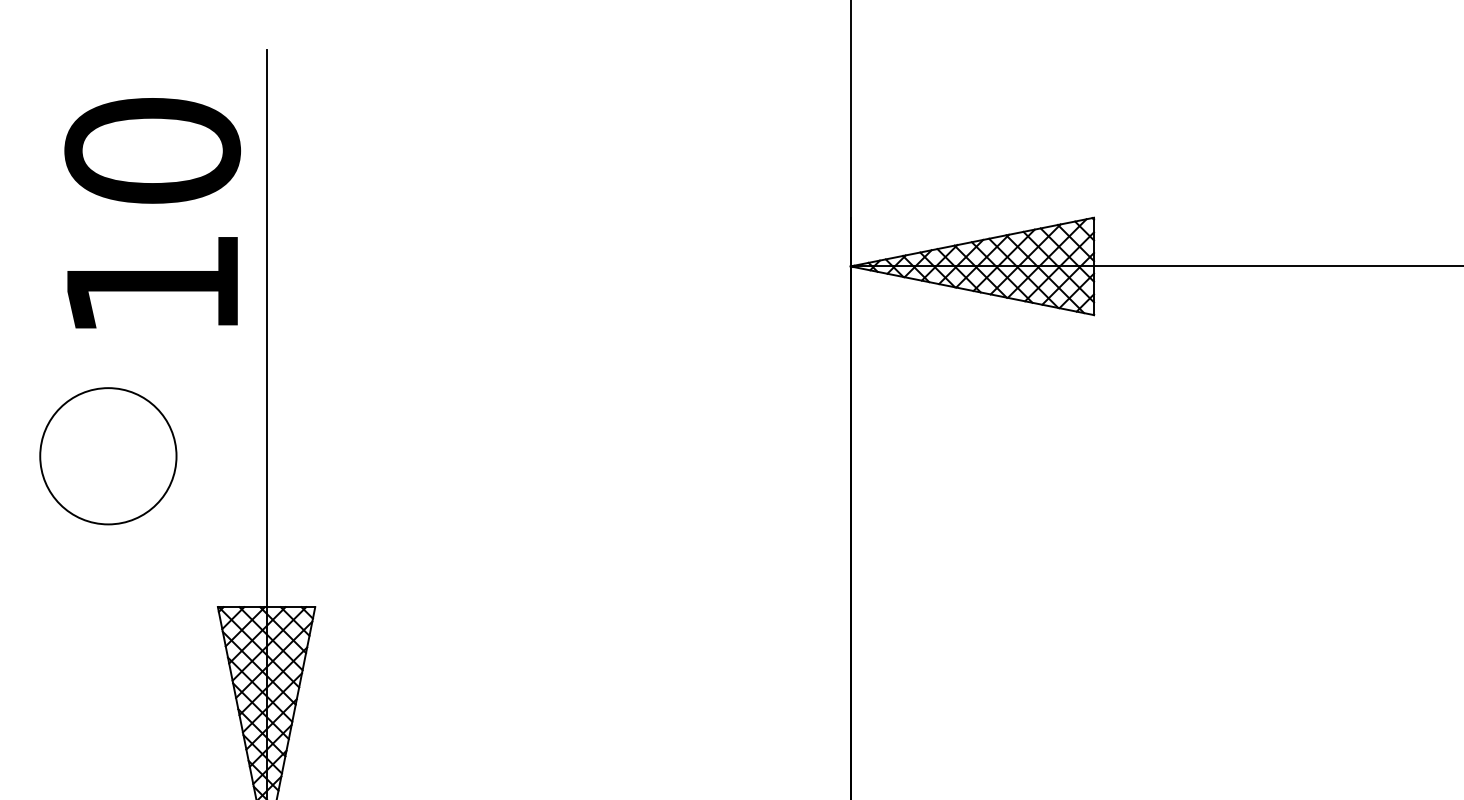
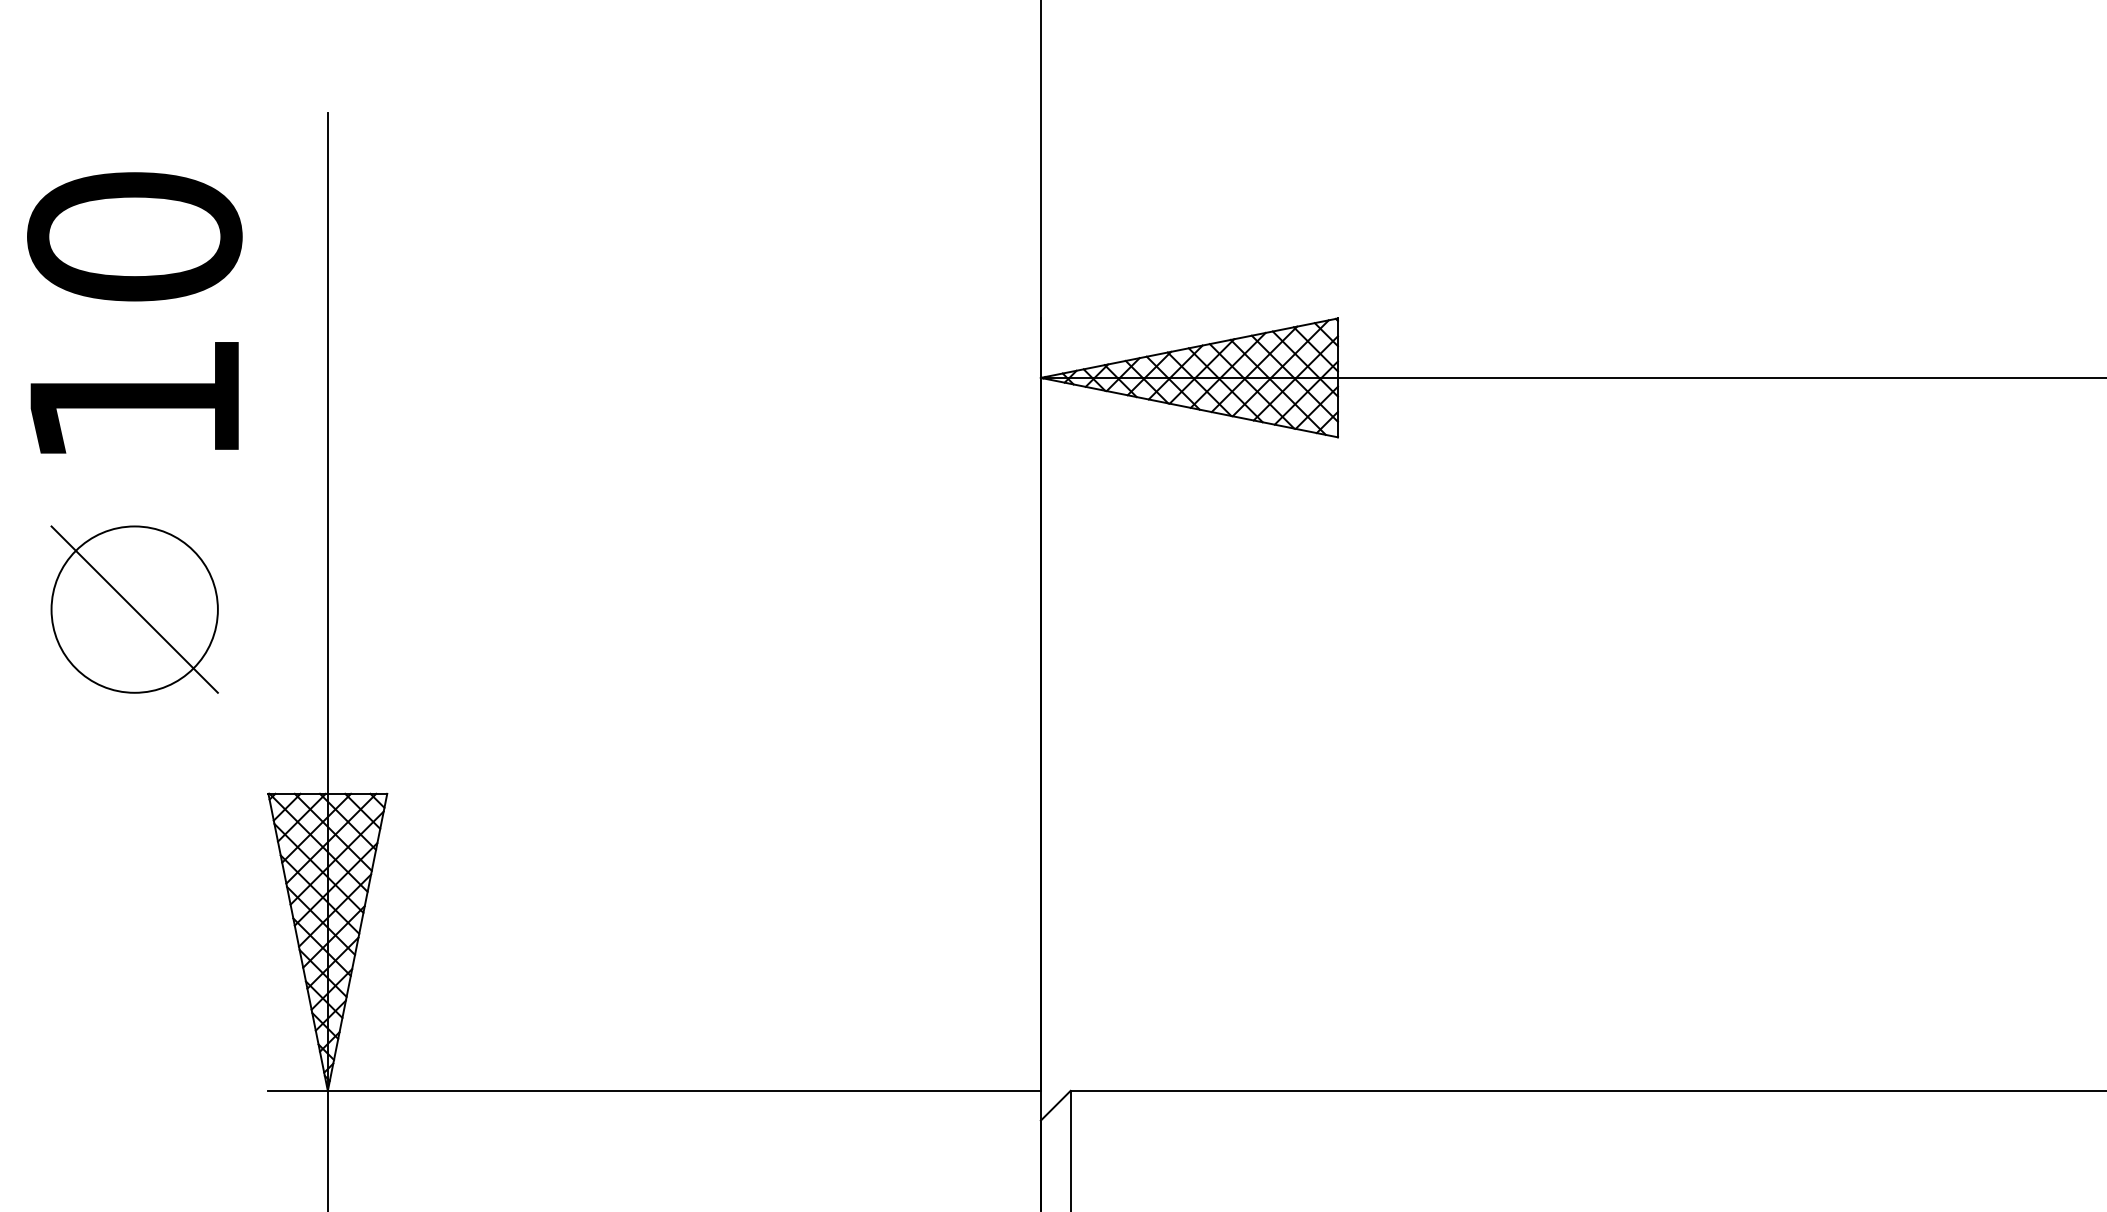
text: (152, 212) -> (134, 312), moved
line: (108, 456) -> (134, 609), added

